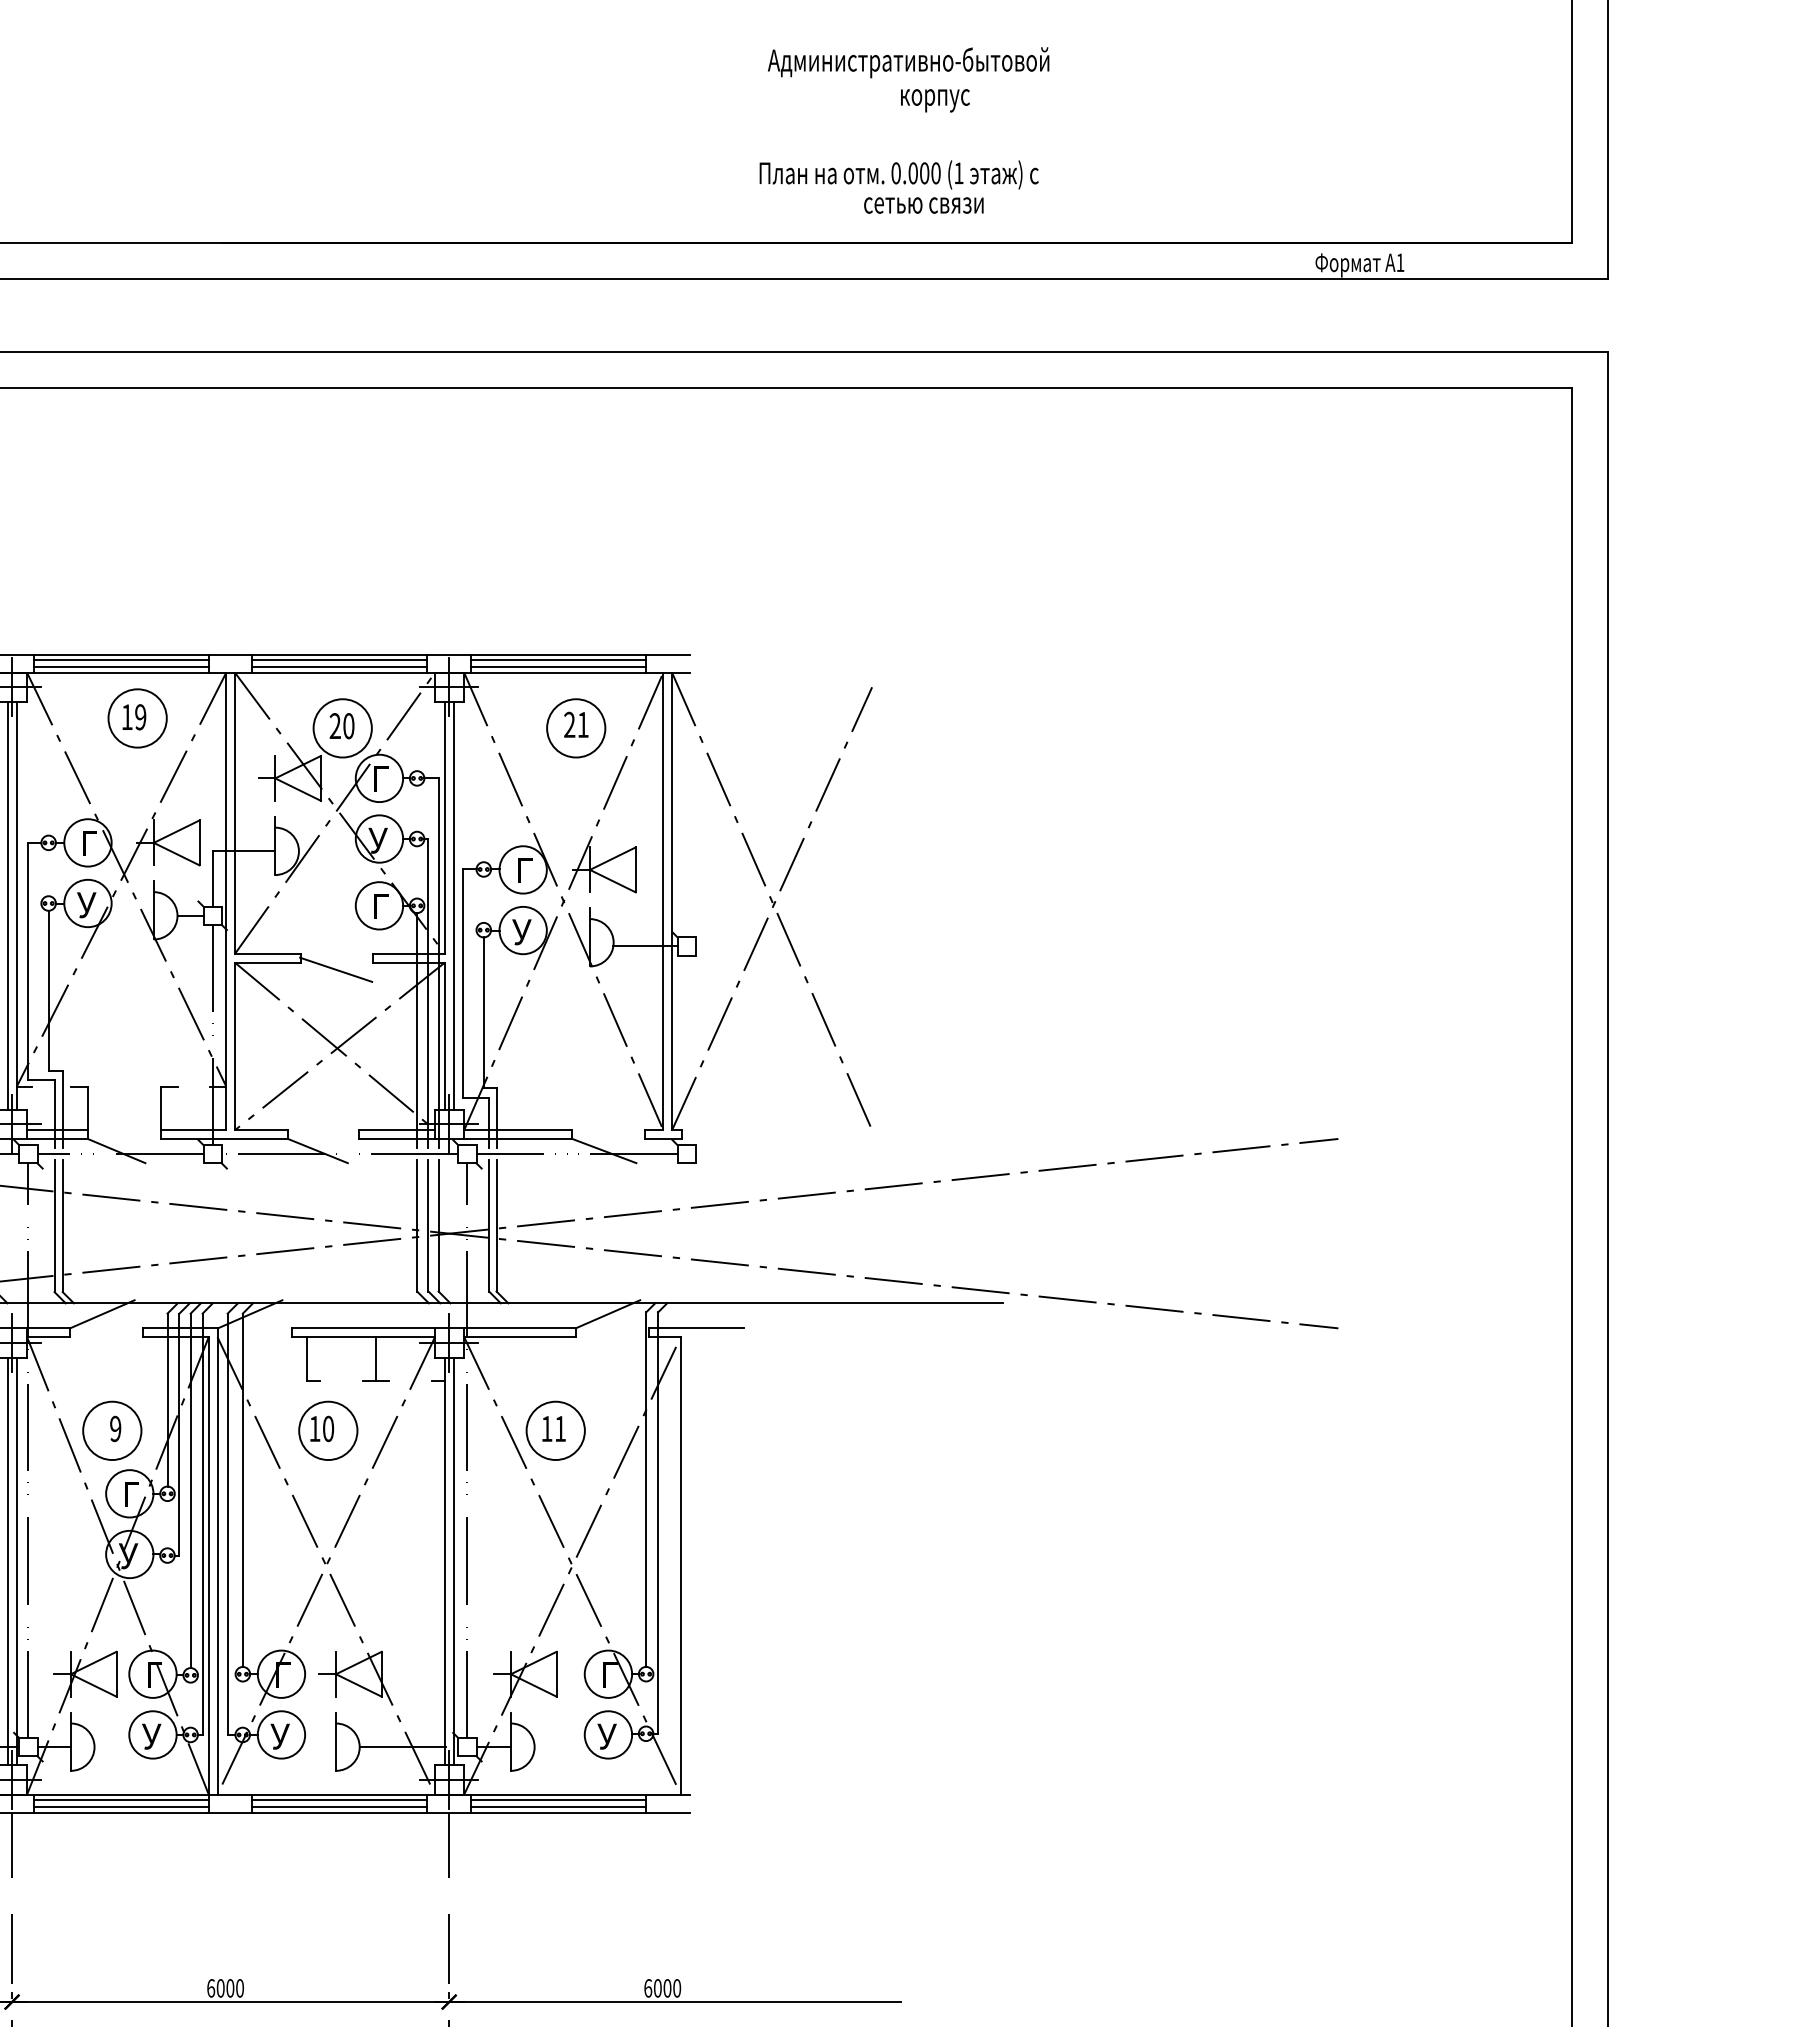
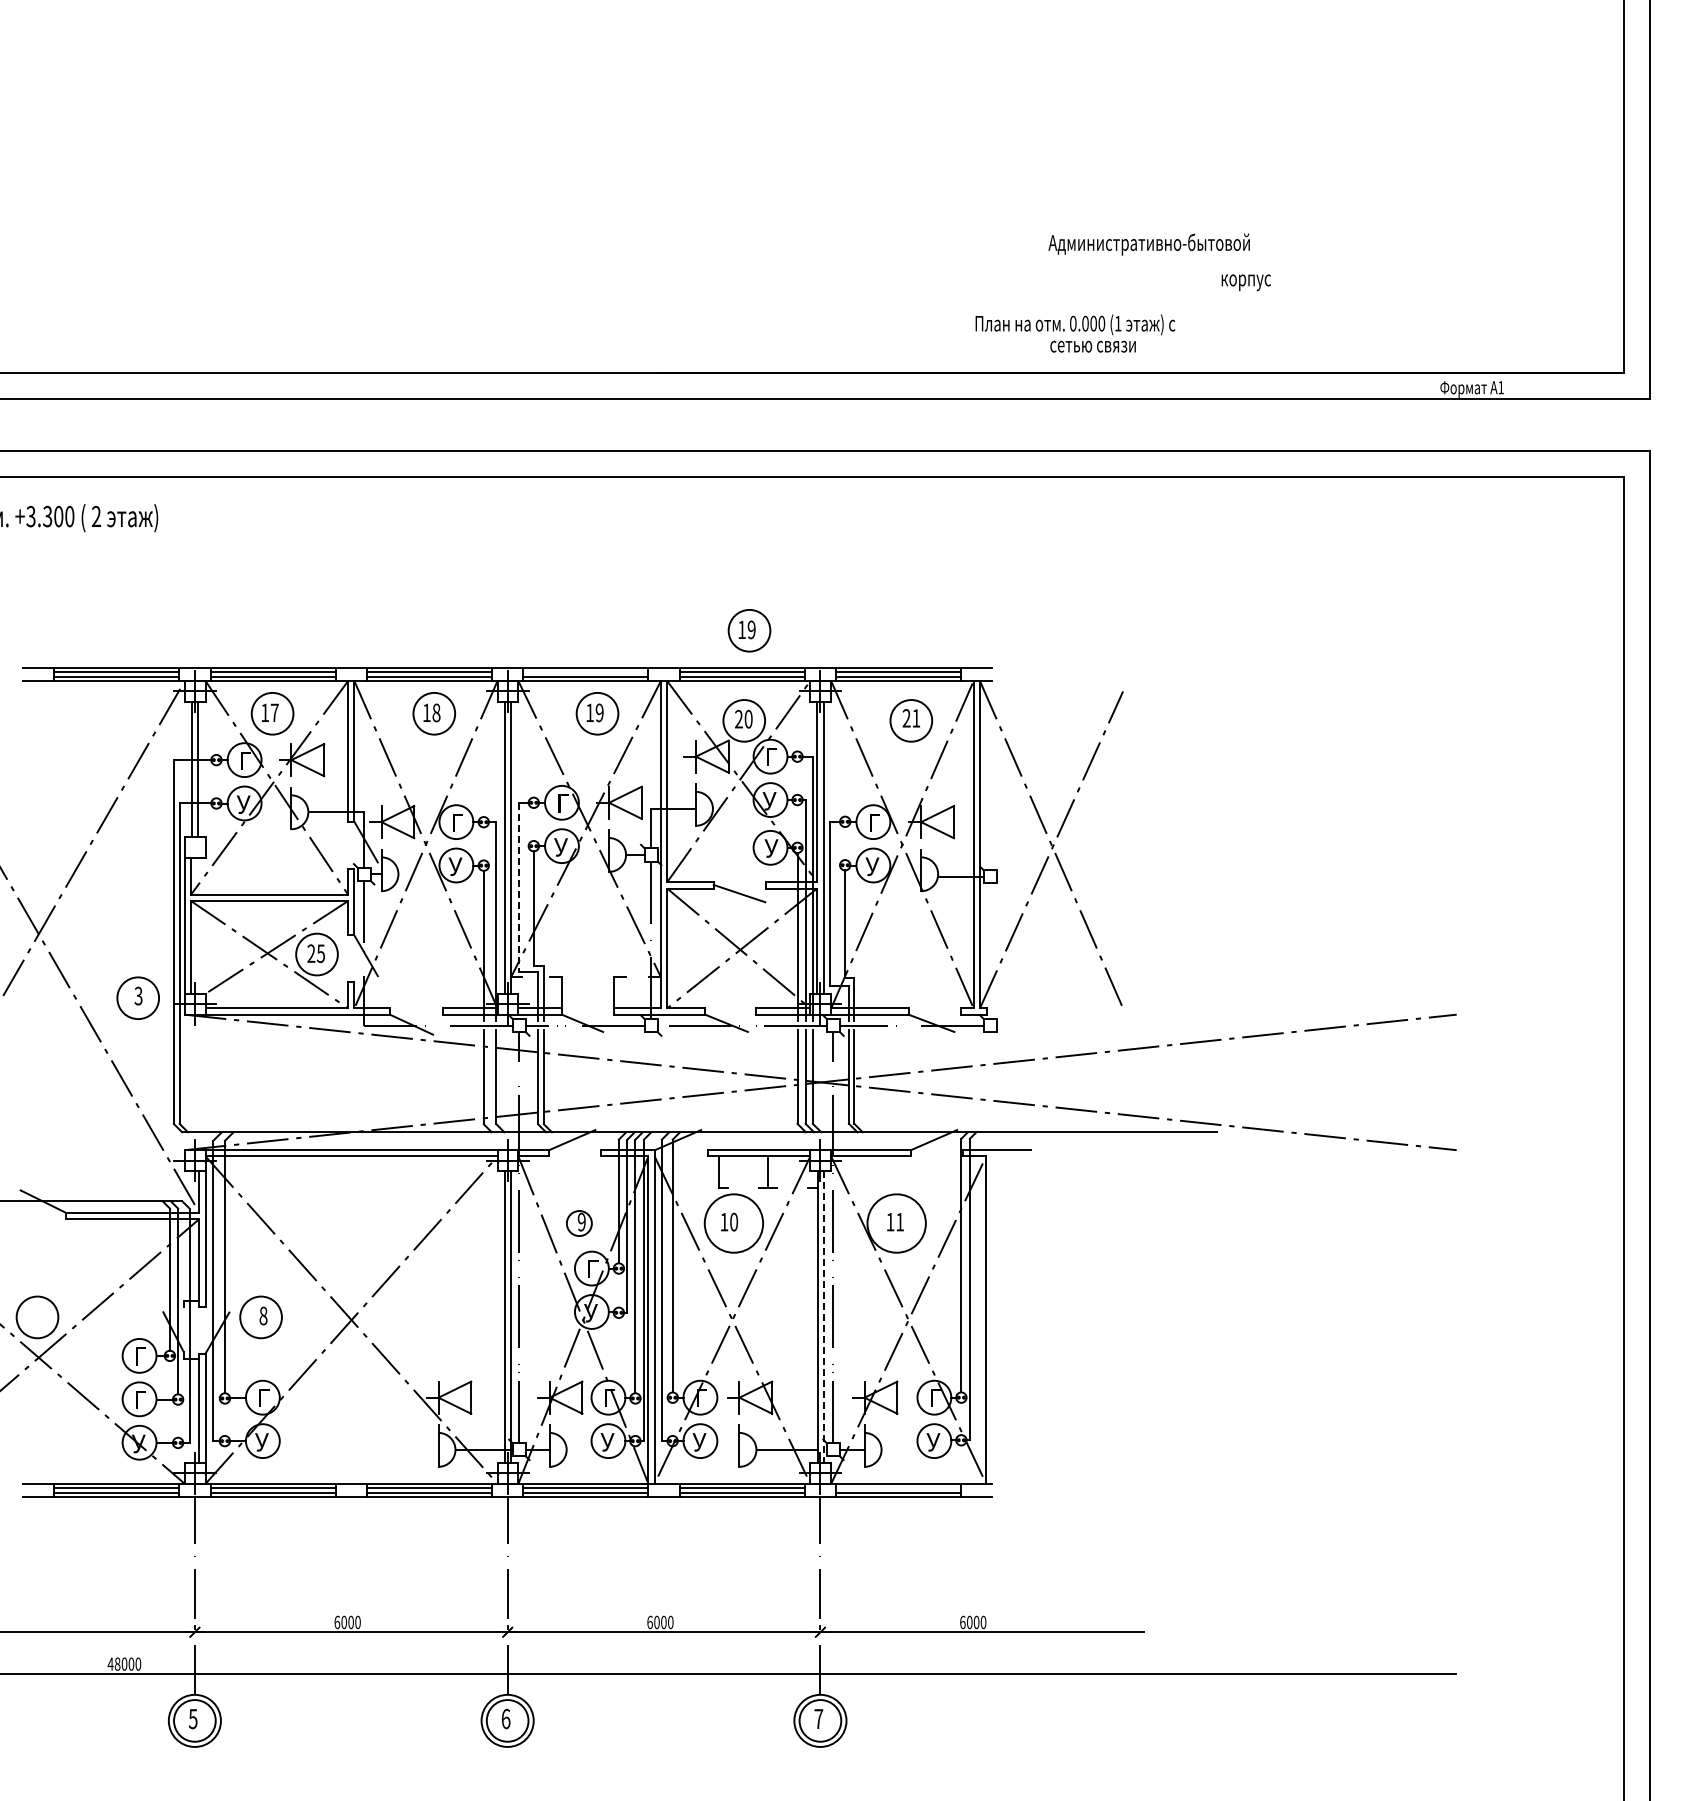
text: (934, 100) -> (1245, 282), moved
text: (899, 187) -> (1075, 333), moved
part: (350, 602) -> (749, 630), added
line: (120, 659) -> (585, 671), removed
text: (380, 906) -> (771, 848), Г -> У
line: (27, 961) -> (518, 887), solid -> dashed
circle: (112, 1430) -> (579, 1223), size x0.6
circle: (327, 1430) -> (733, 1223), size x1.4
circle: (555, 1430) -> (896, 1223), size x1.4
line: (453, 1562) -> (823, 1317), solid -> dashed
line: (558, 1799) -> (898, 1487), removed

